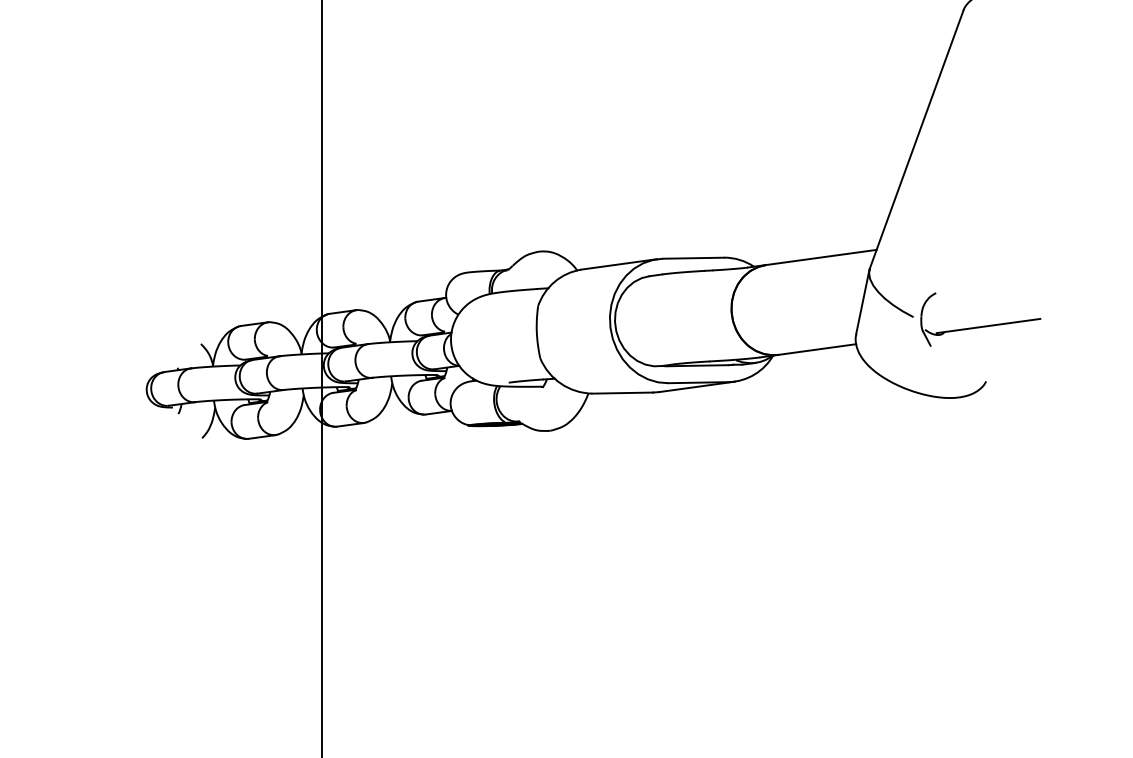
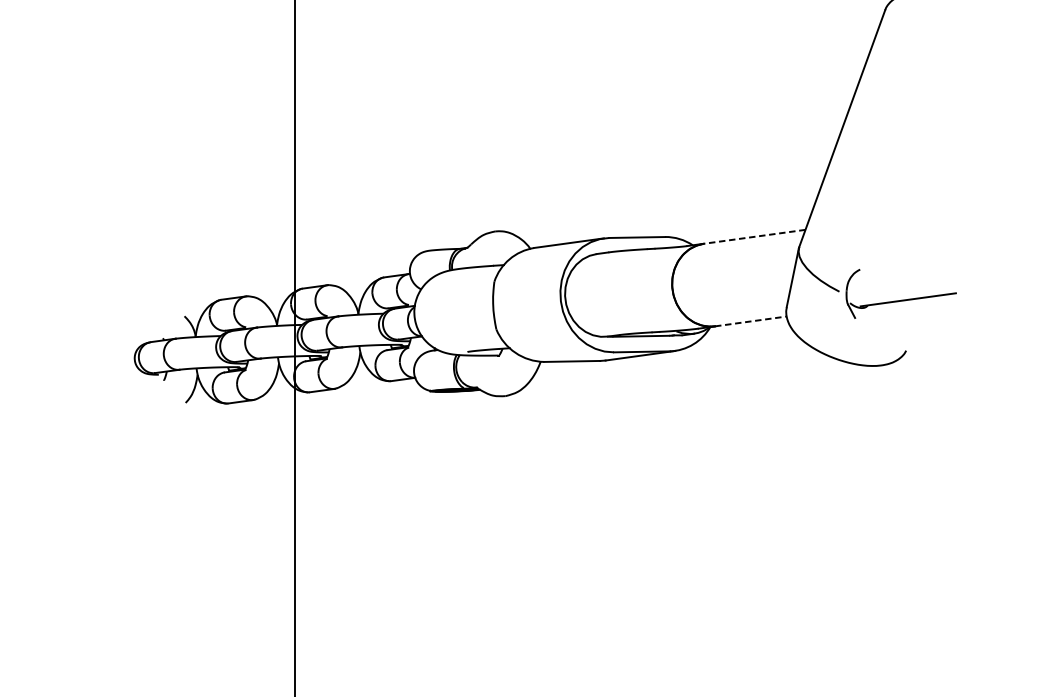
line: (821, 257) -> (754, 236), solid -> dashed
line: (817, 349) -> (751, 321), solid -> dashed

